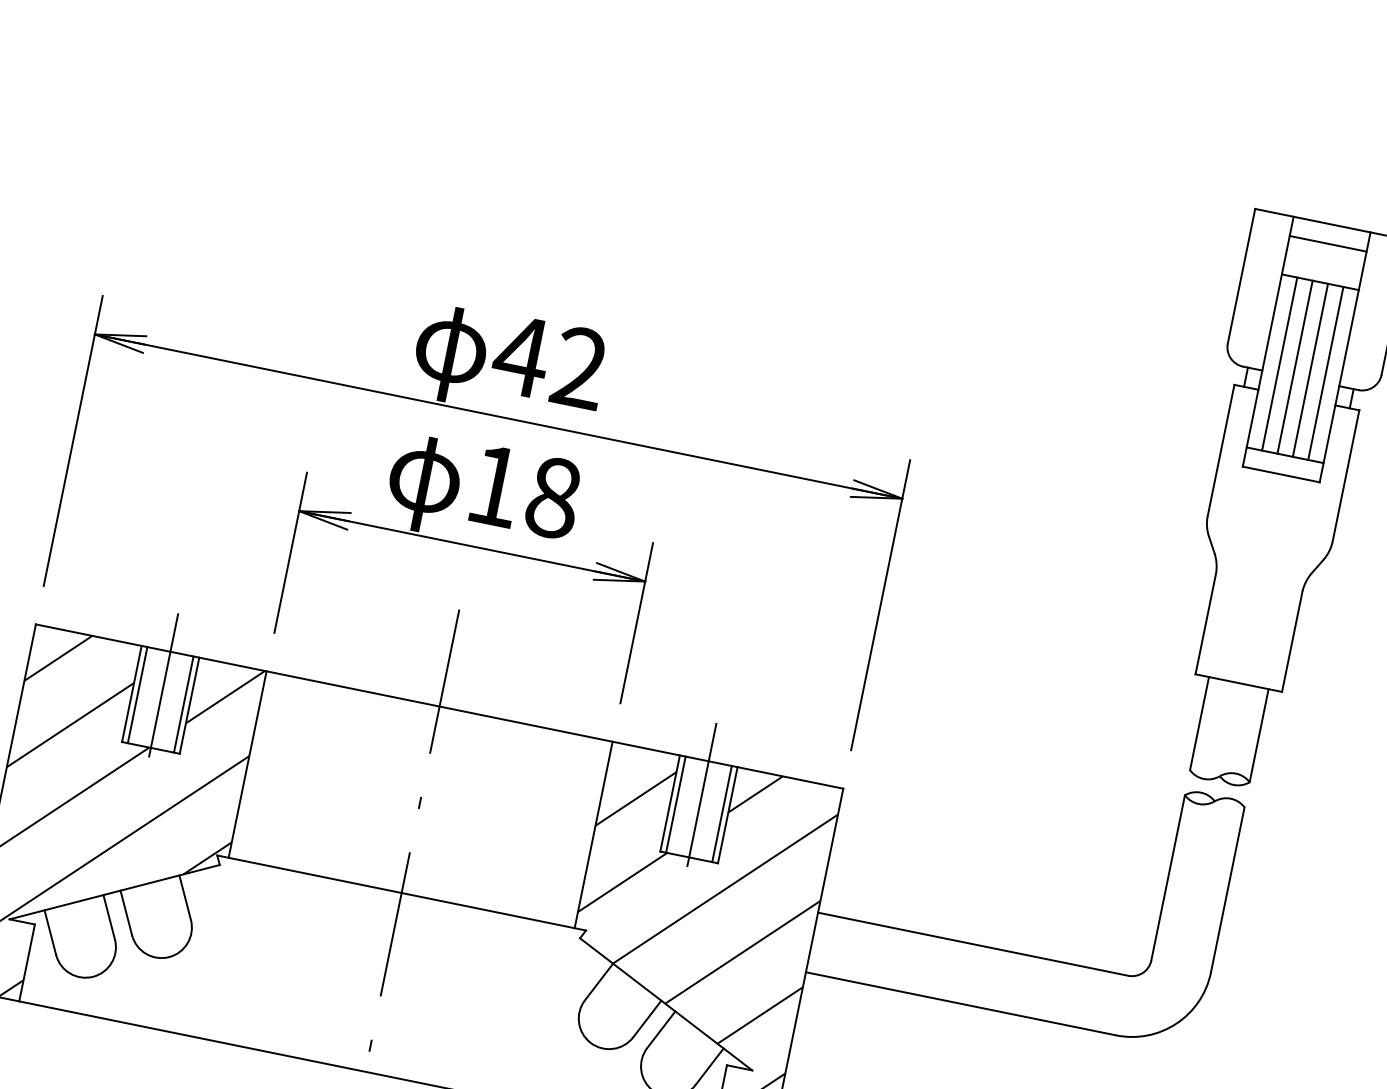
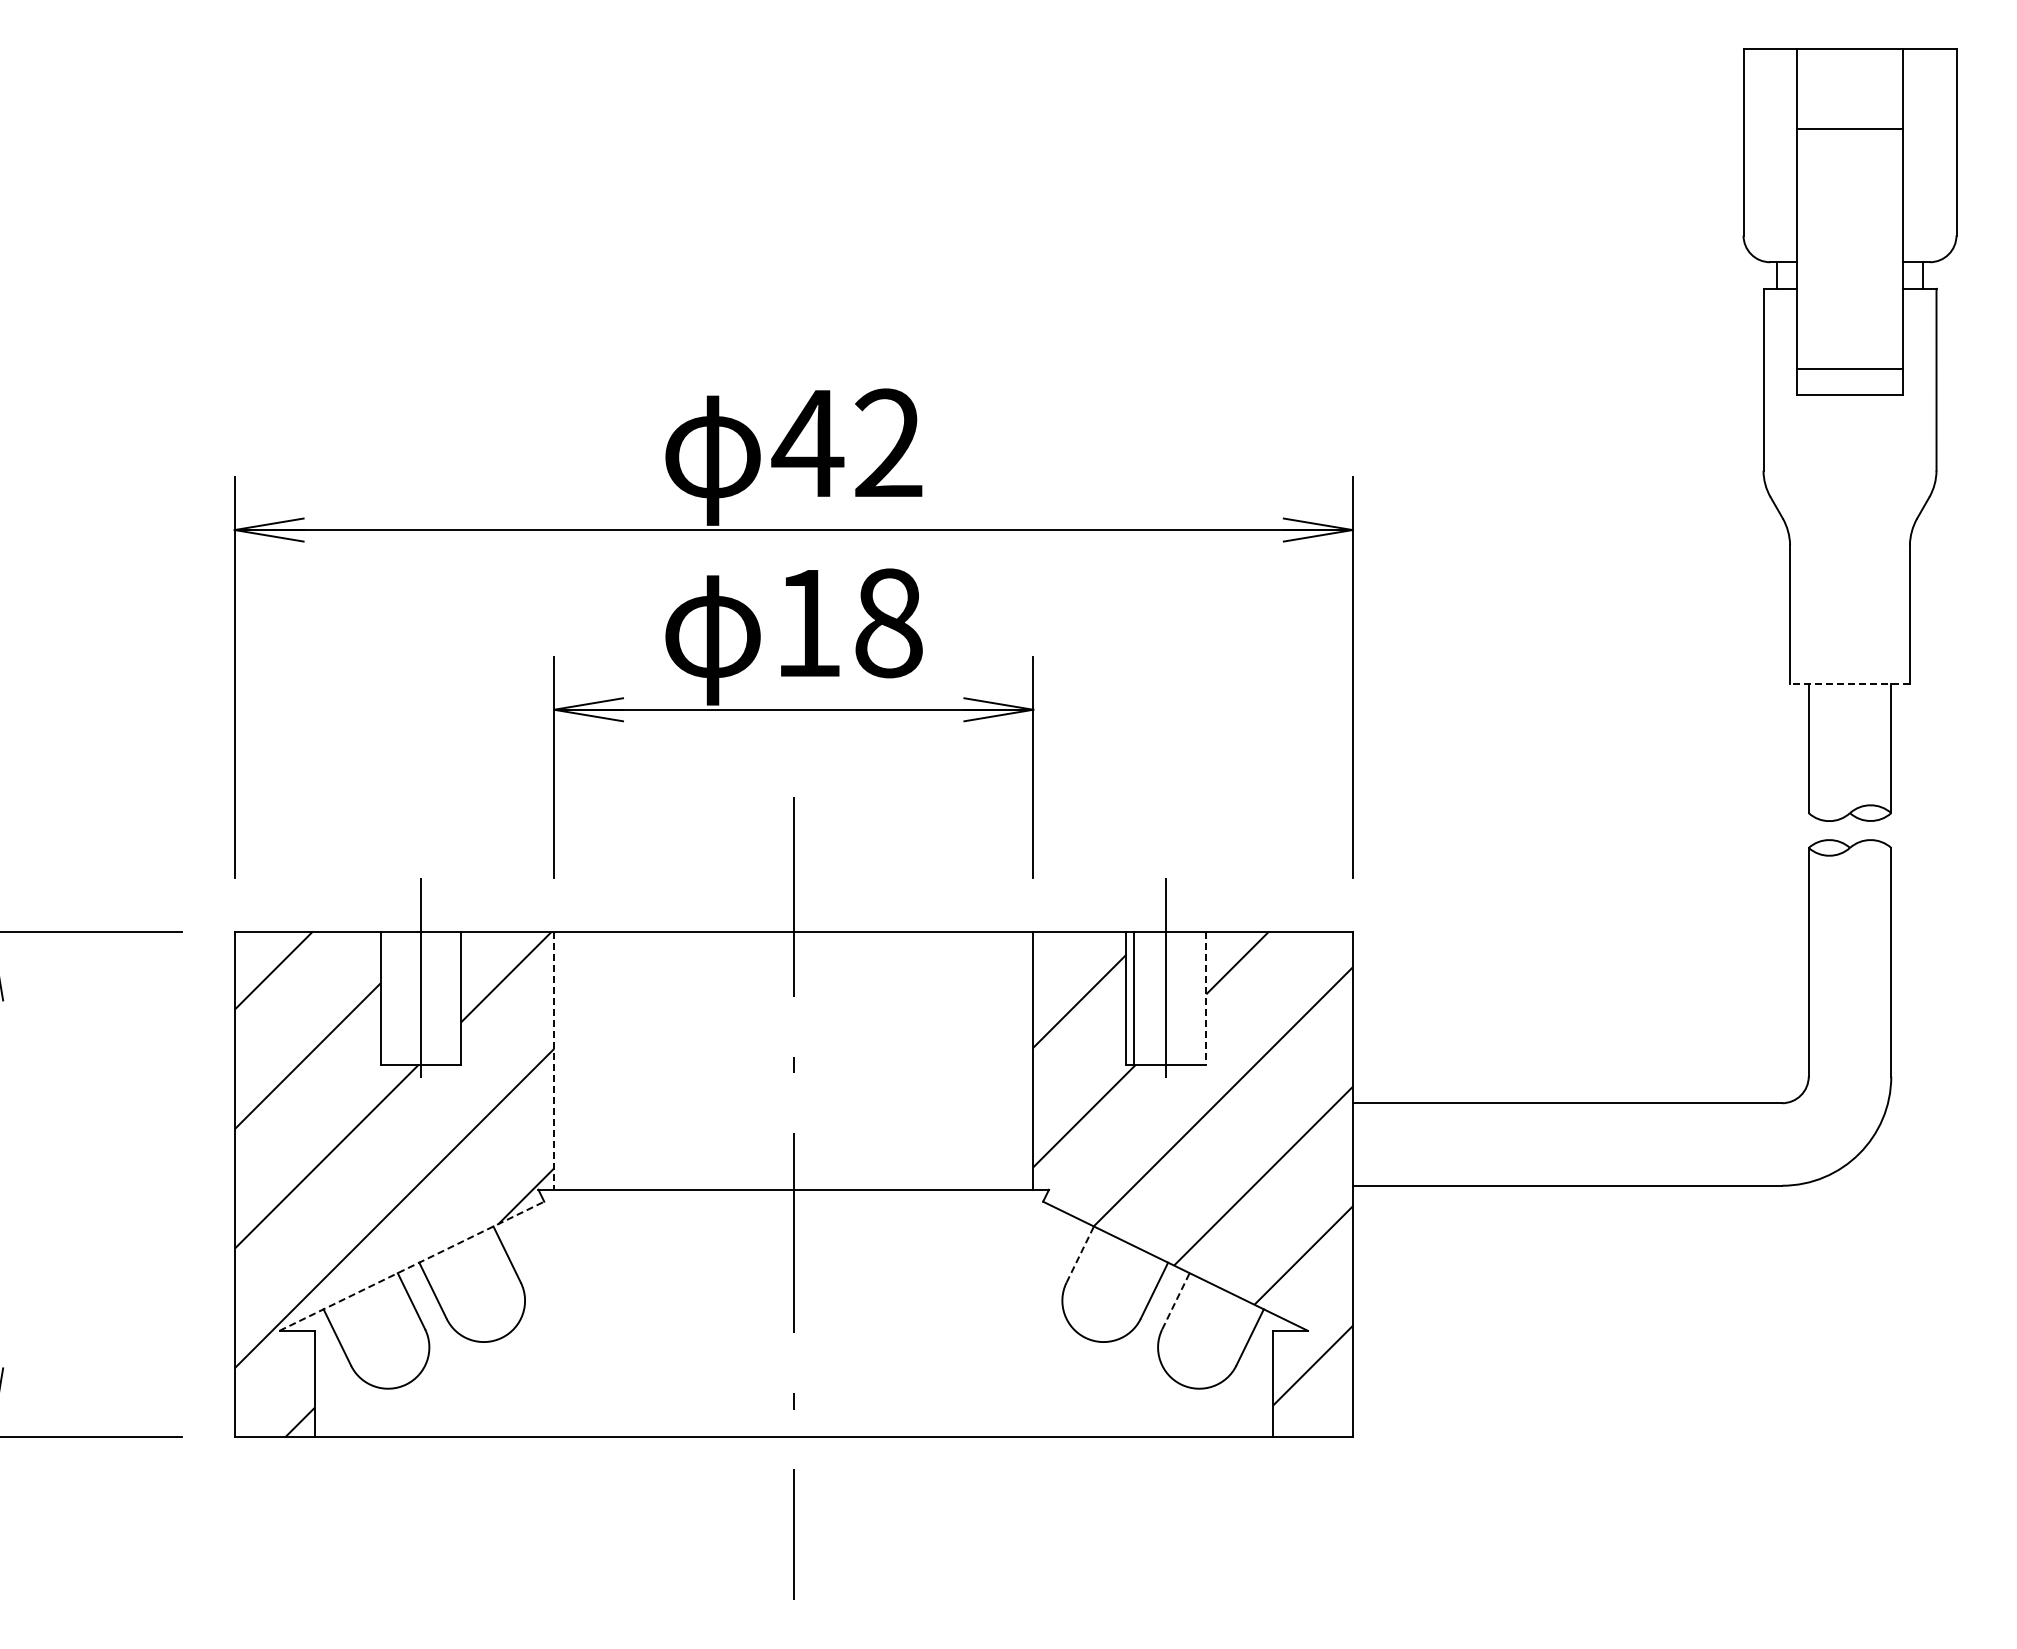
line: (1327, 243) -> (1849, 75), removed
line: (1280, 363) -> (1818, 248), removed
line: (1295, 366) -> (1839, 248), removed
line: (1310, 369) -> (1860, 248), removed
line: (1325, 373) -> (1881, 248), removed
line: (1239, 683) -> (1850, 684), solid -> dashed
line: (137, 694) -> (389, 997), removed
line: (184, 704) -> (453, 997), removed
line: (247, 765) -> (554, 1061), solid -> dashed
line: (722, 813) -> (1198, 997), removed
line: (727, 815) -> (1206, 998), solid -> dashed
line: (115, 892) -> (412, 1266), solid -> dashed
line: (599, 981) -> (1080, 1254), solid -> dashed
line: (661, 1029) -> (1176, 1300), solid -> dashed

